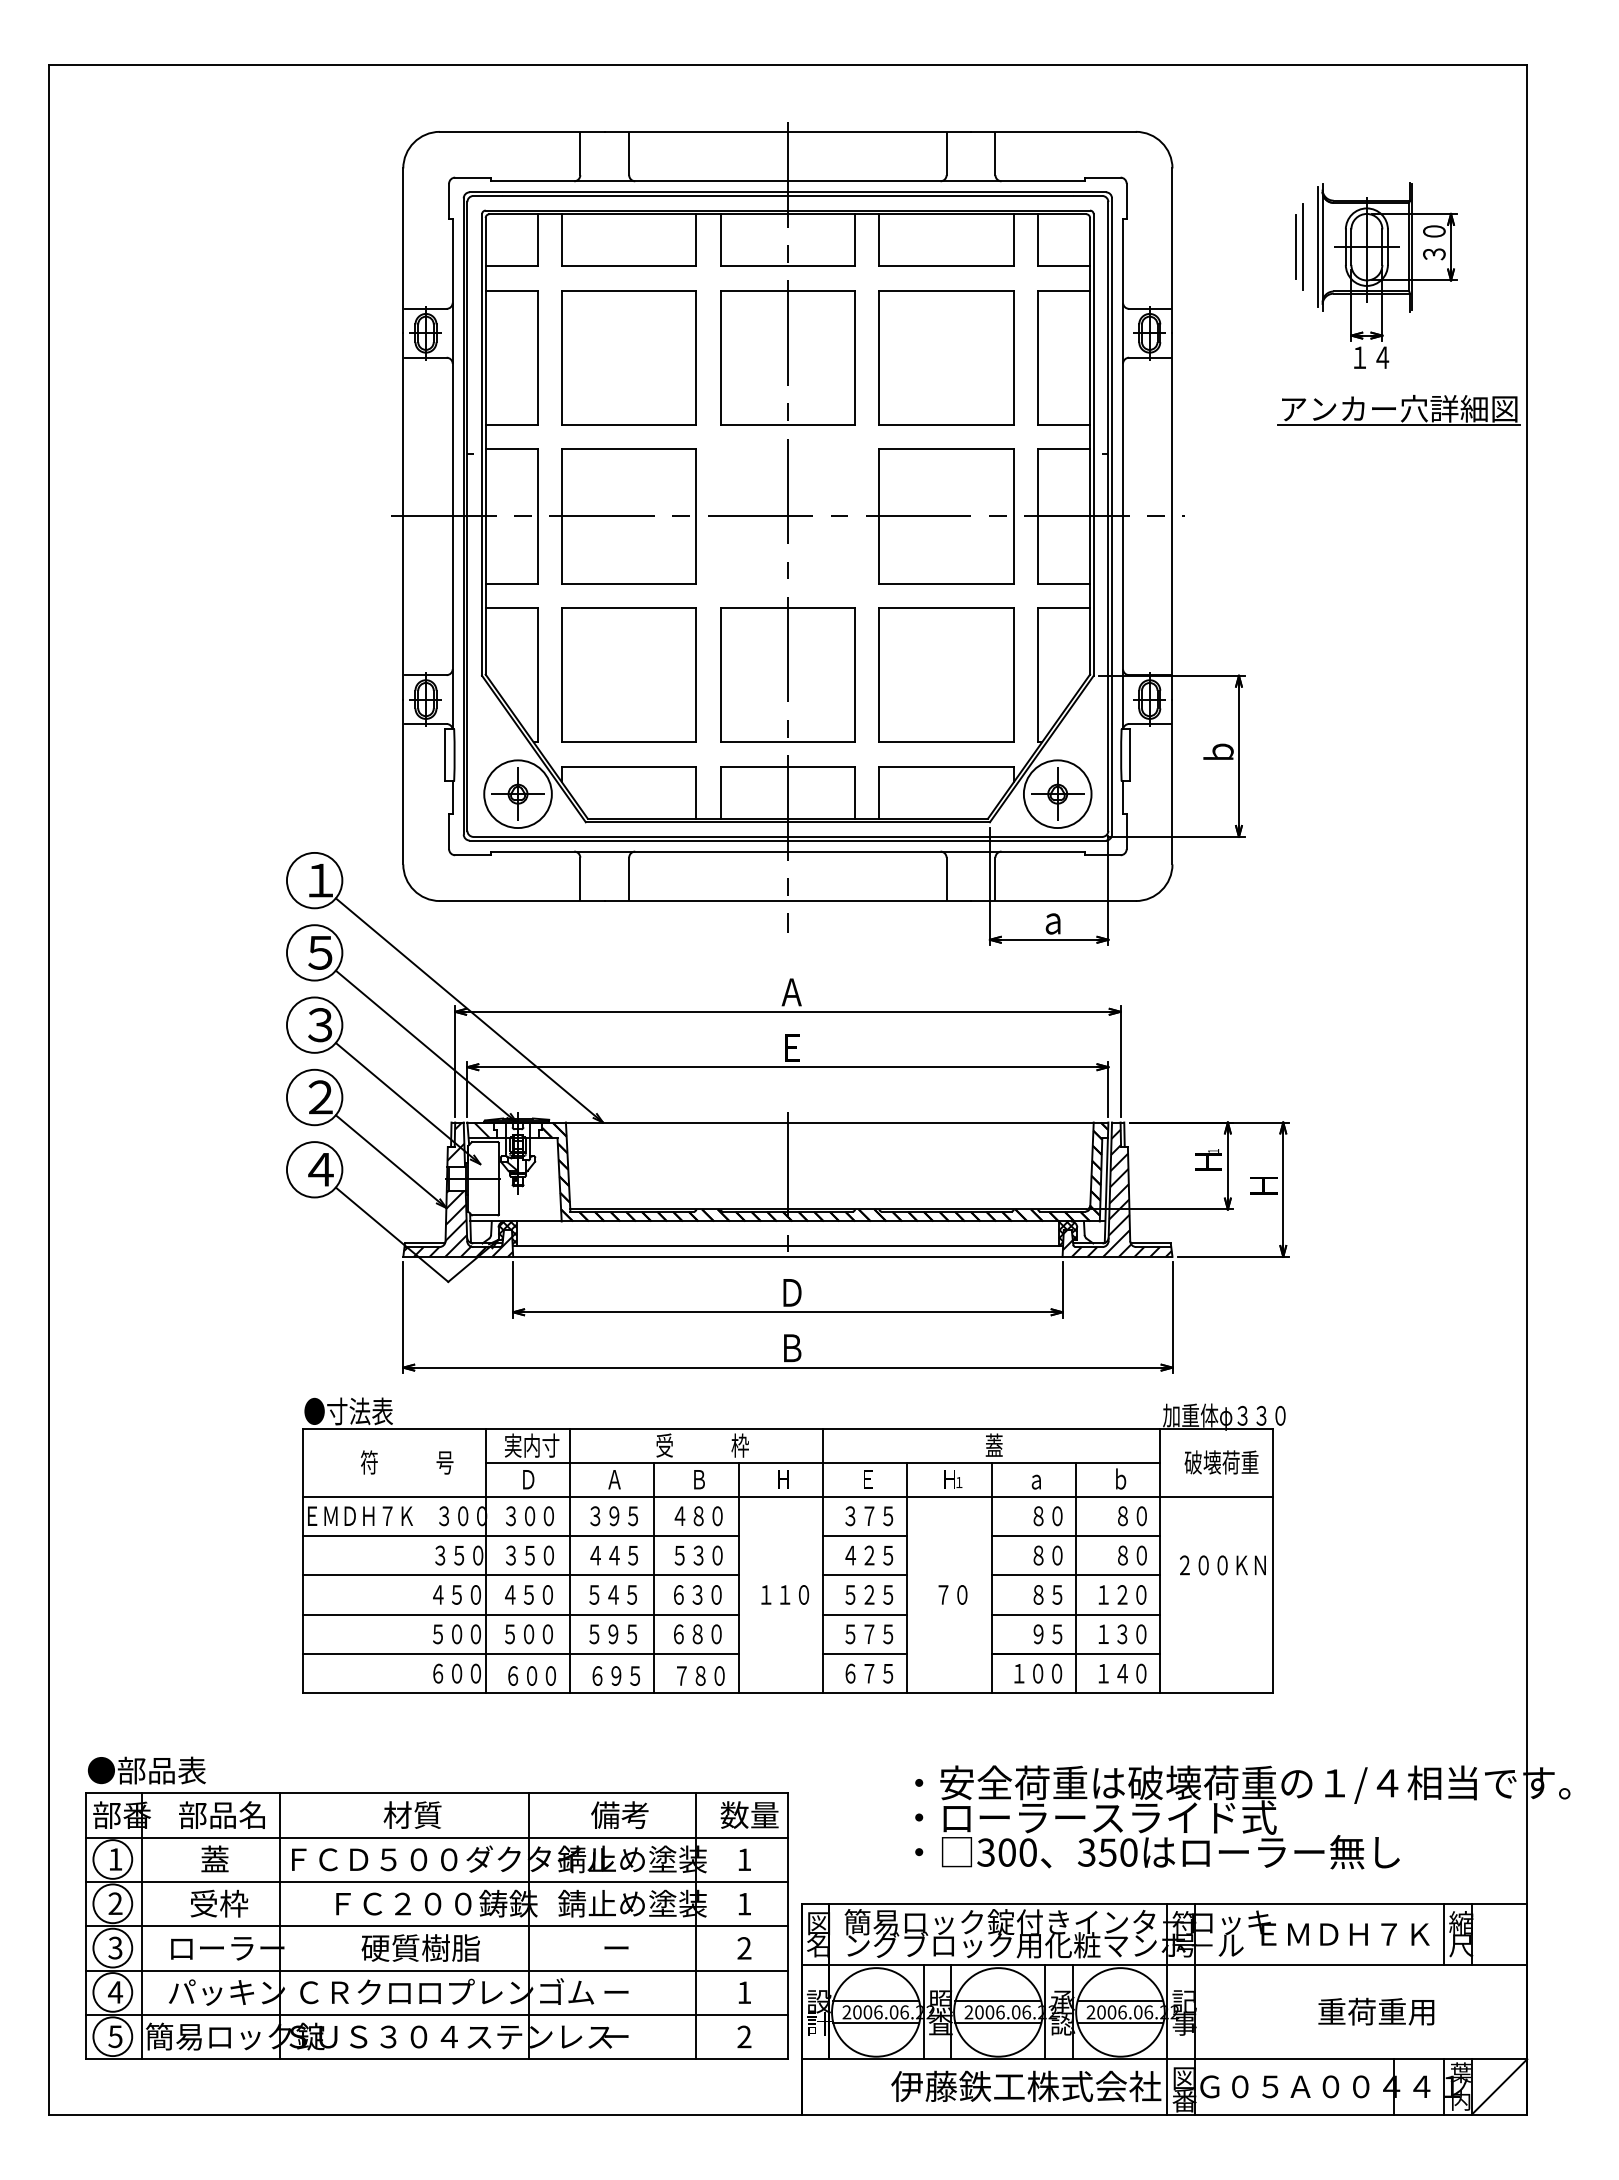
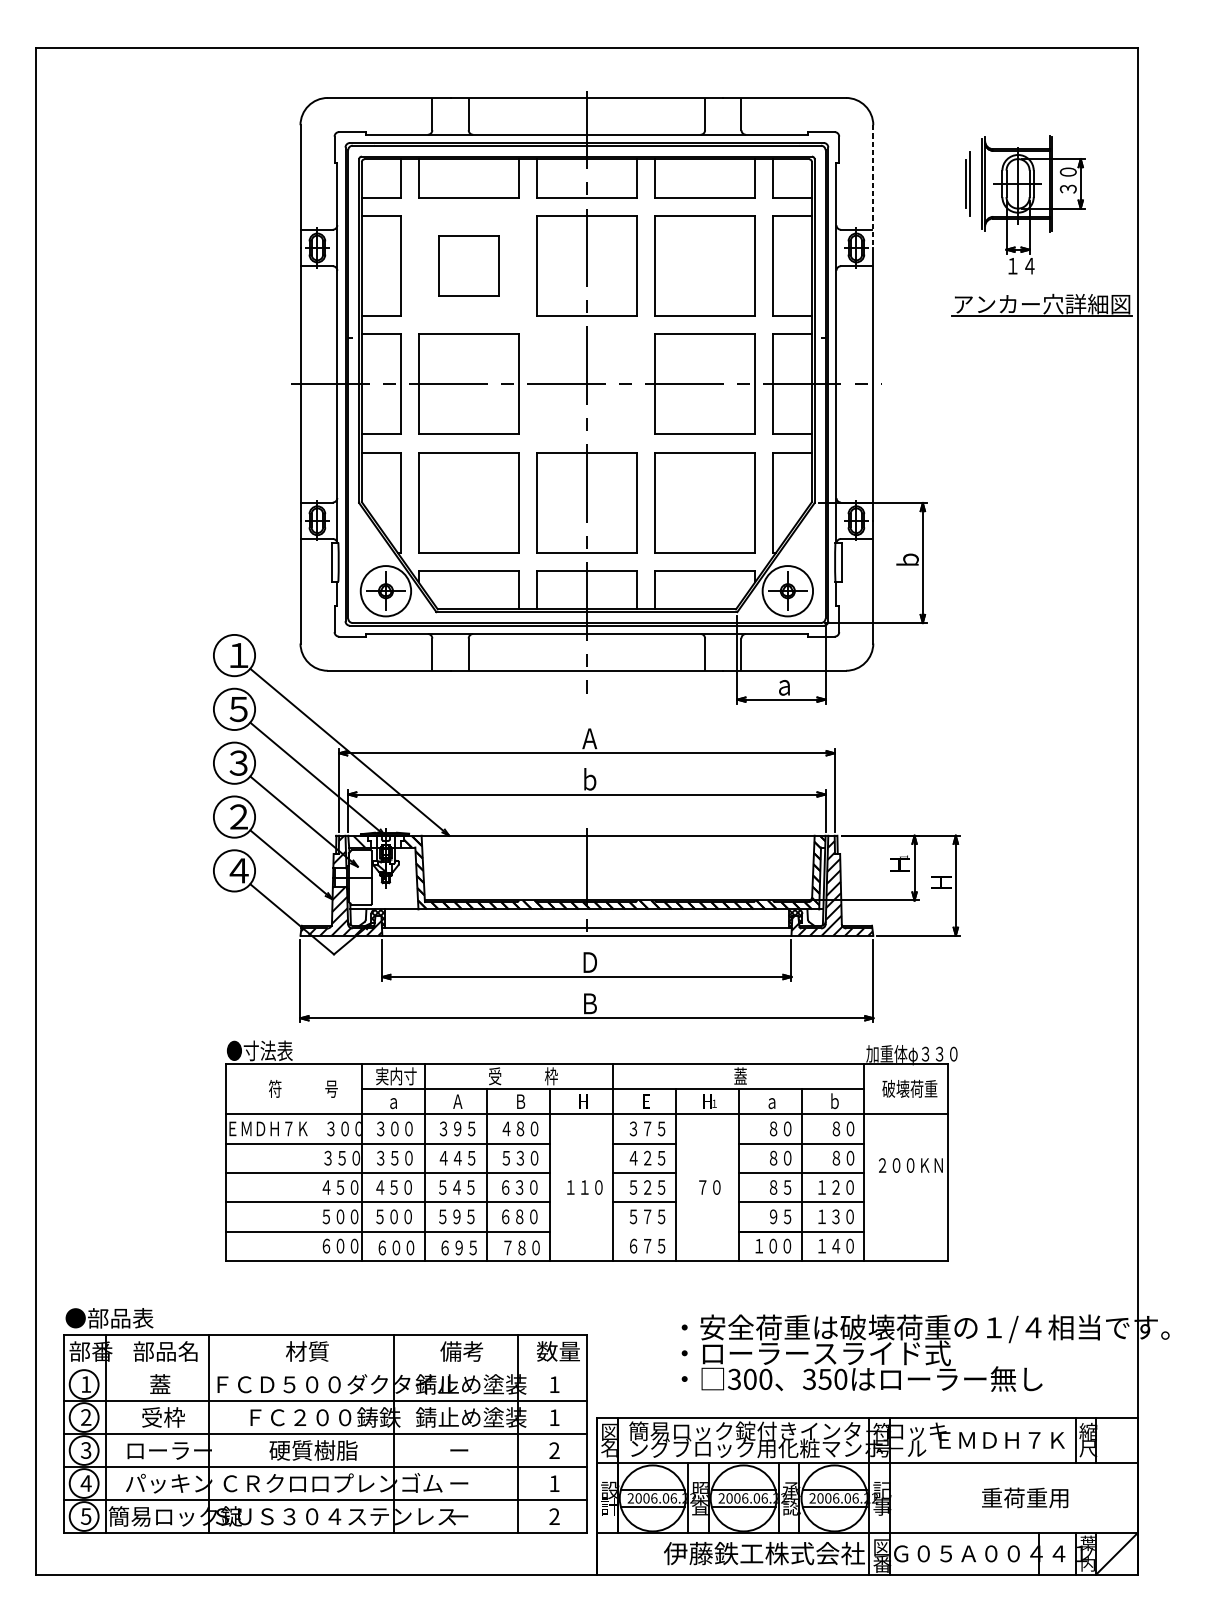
line: (1172, 251) -> (873, 187), solid -> dashed
part: (628, 357) -> (468, 266), size x0.6
text: (792, 1046) -> (590, 779), Ｅ -> ｂ
text: (528, 1479) -> (393, 1101), Ｄ -> ａ
line: (865, 1654) -> (644, 1231), removed
line: (436, 1837) -> (325, 1368), removed

